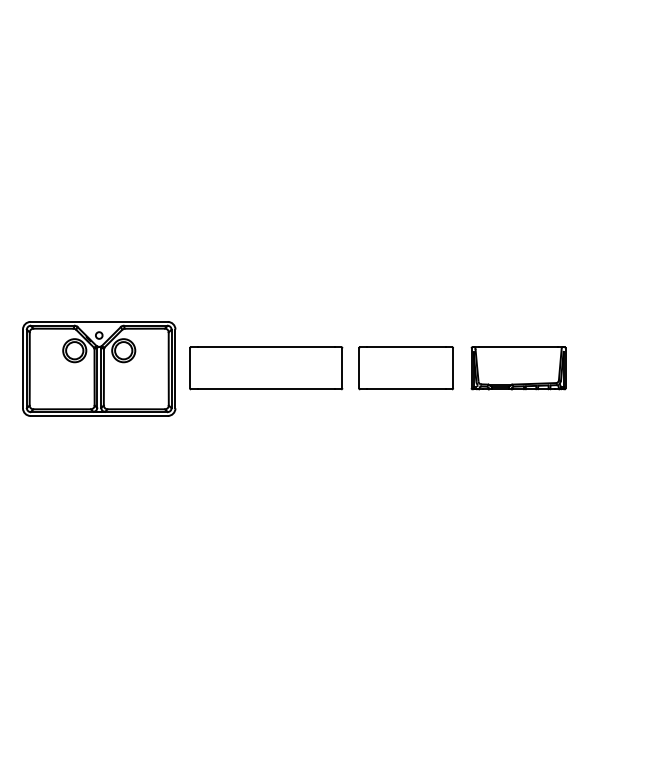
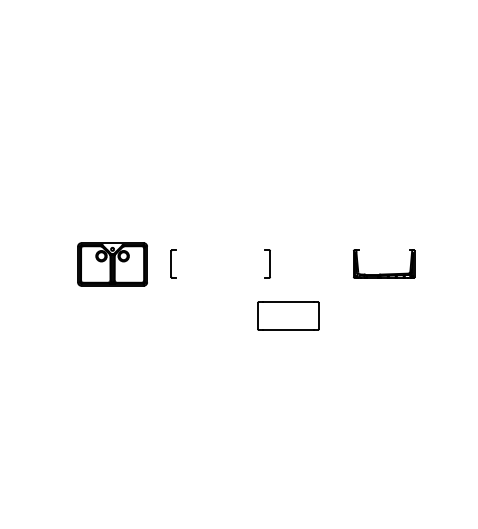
line: (265, 347) -> (220, 250), removed
line: (517, 347) -> (383, 250), removed
part: (406, 367) -> (288, 315), moved
part: (98, 368) -> (112, 264), size x0.7
line: (265, 389) -> (220, 277), removed

